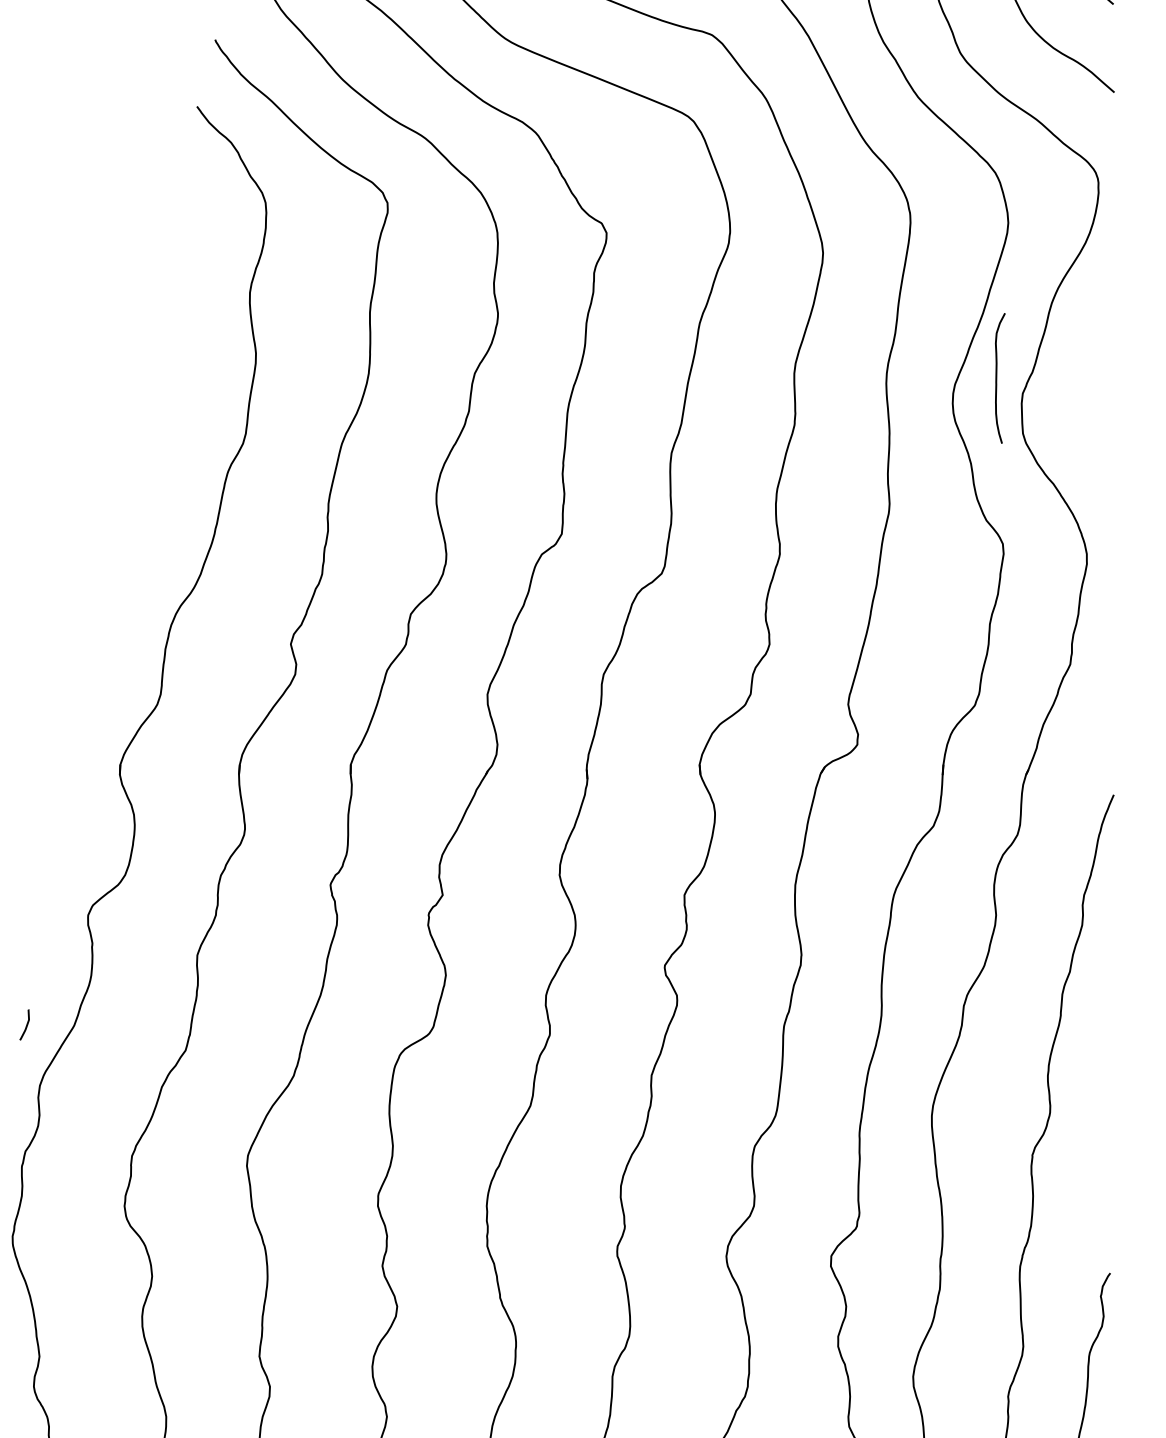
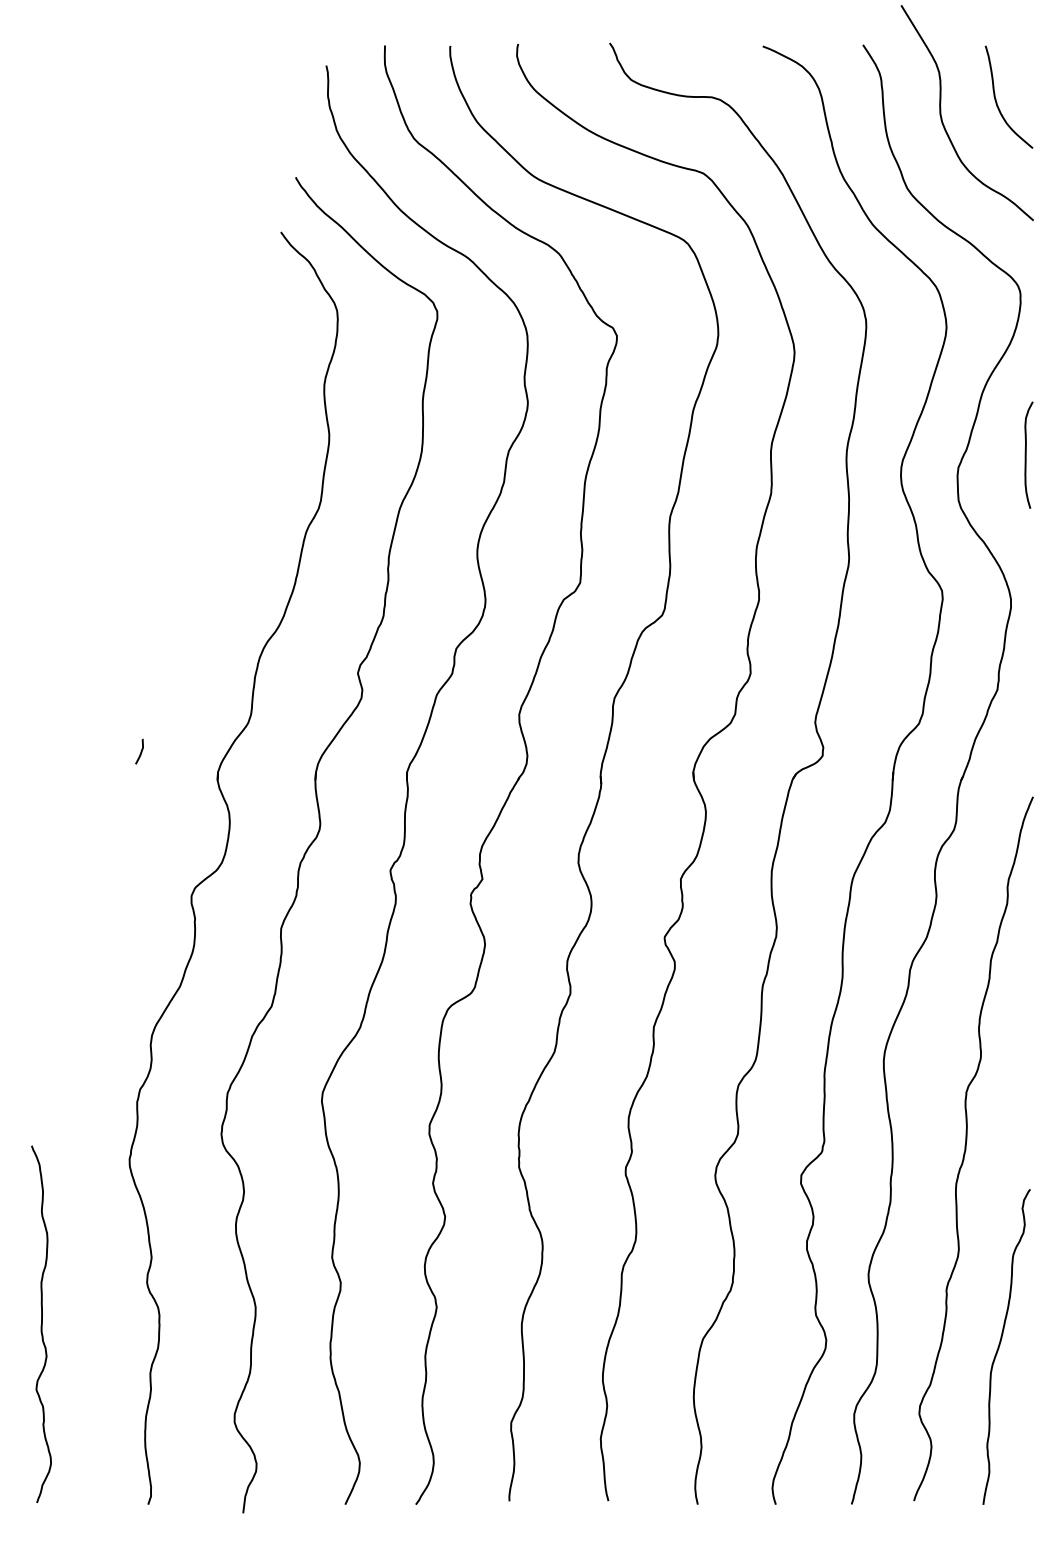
curve: (997, 377) -> (1026, 454), moved
curve: (25, 1024) -> (140, 751), moved

